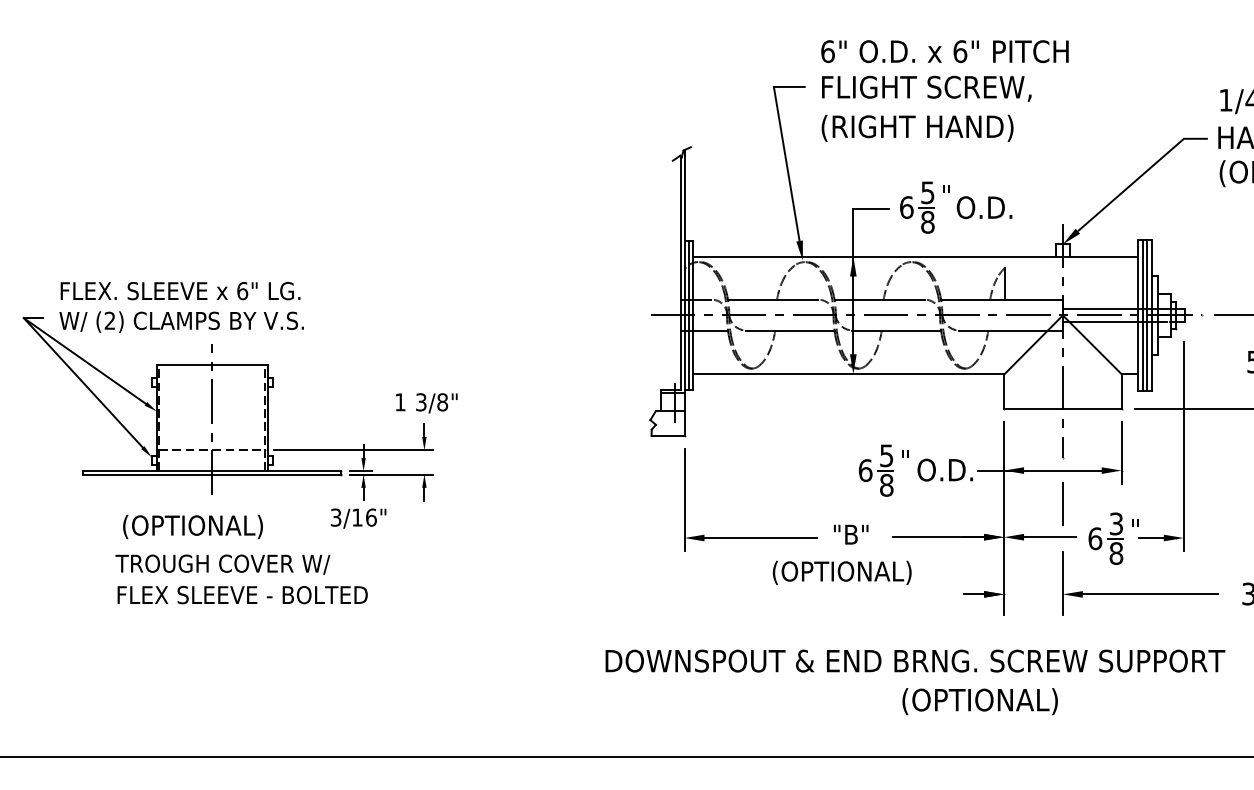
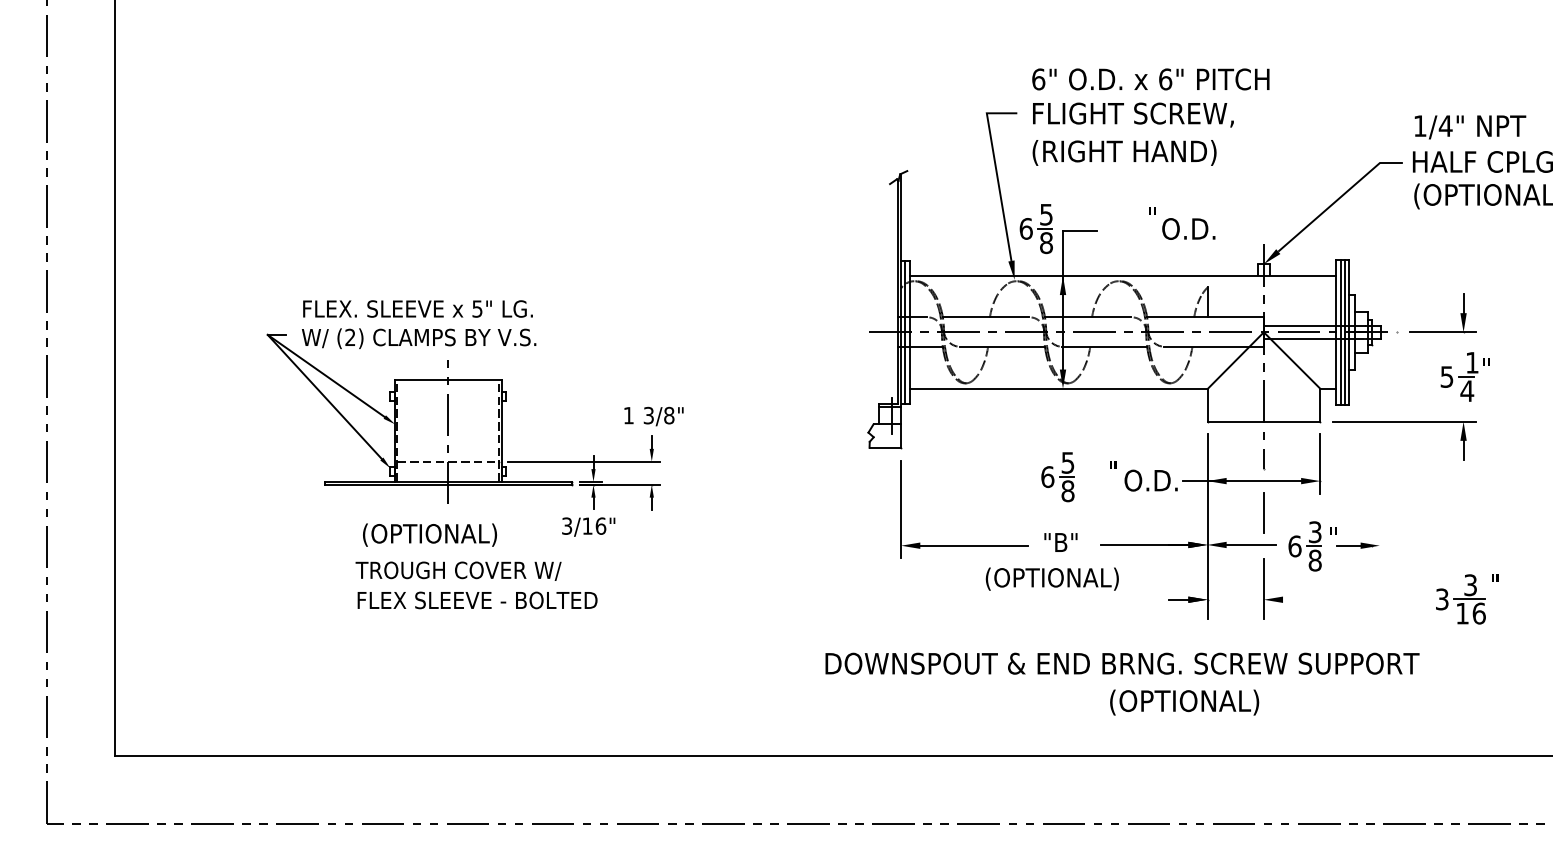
part: (916, 208) -> (1035, 229), moved
text: (242, 290) -> (477, 308), 6" -> 5"
line: (1183, 445) -> (1379, 457), removed
part: (875, 471) -> (1057, 477), moved
line: (1150, 594) -> (1347, 599), removed

